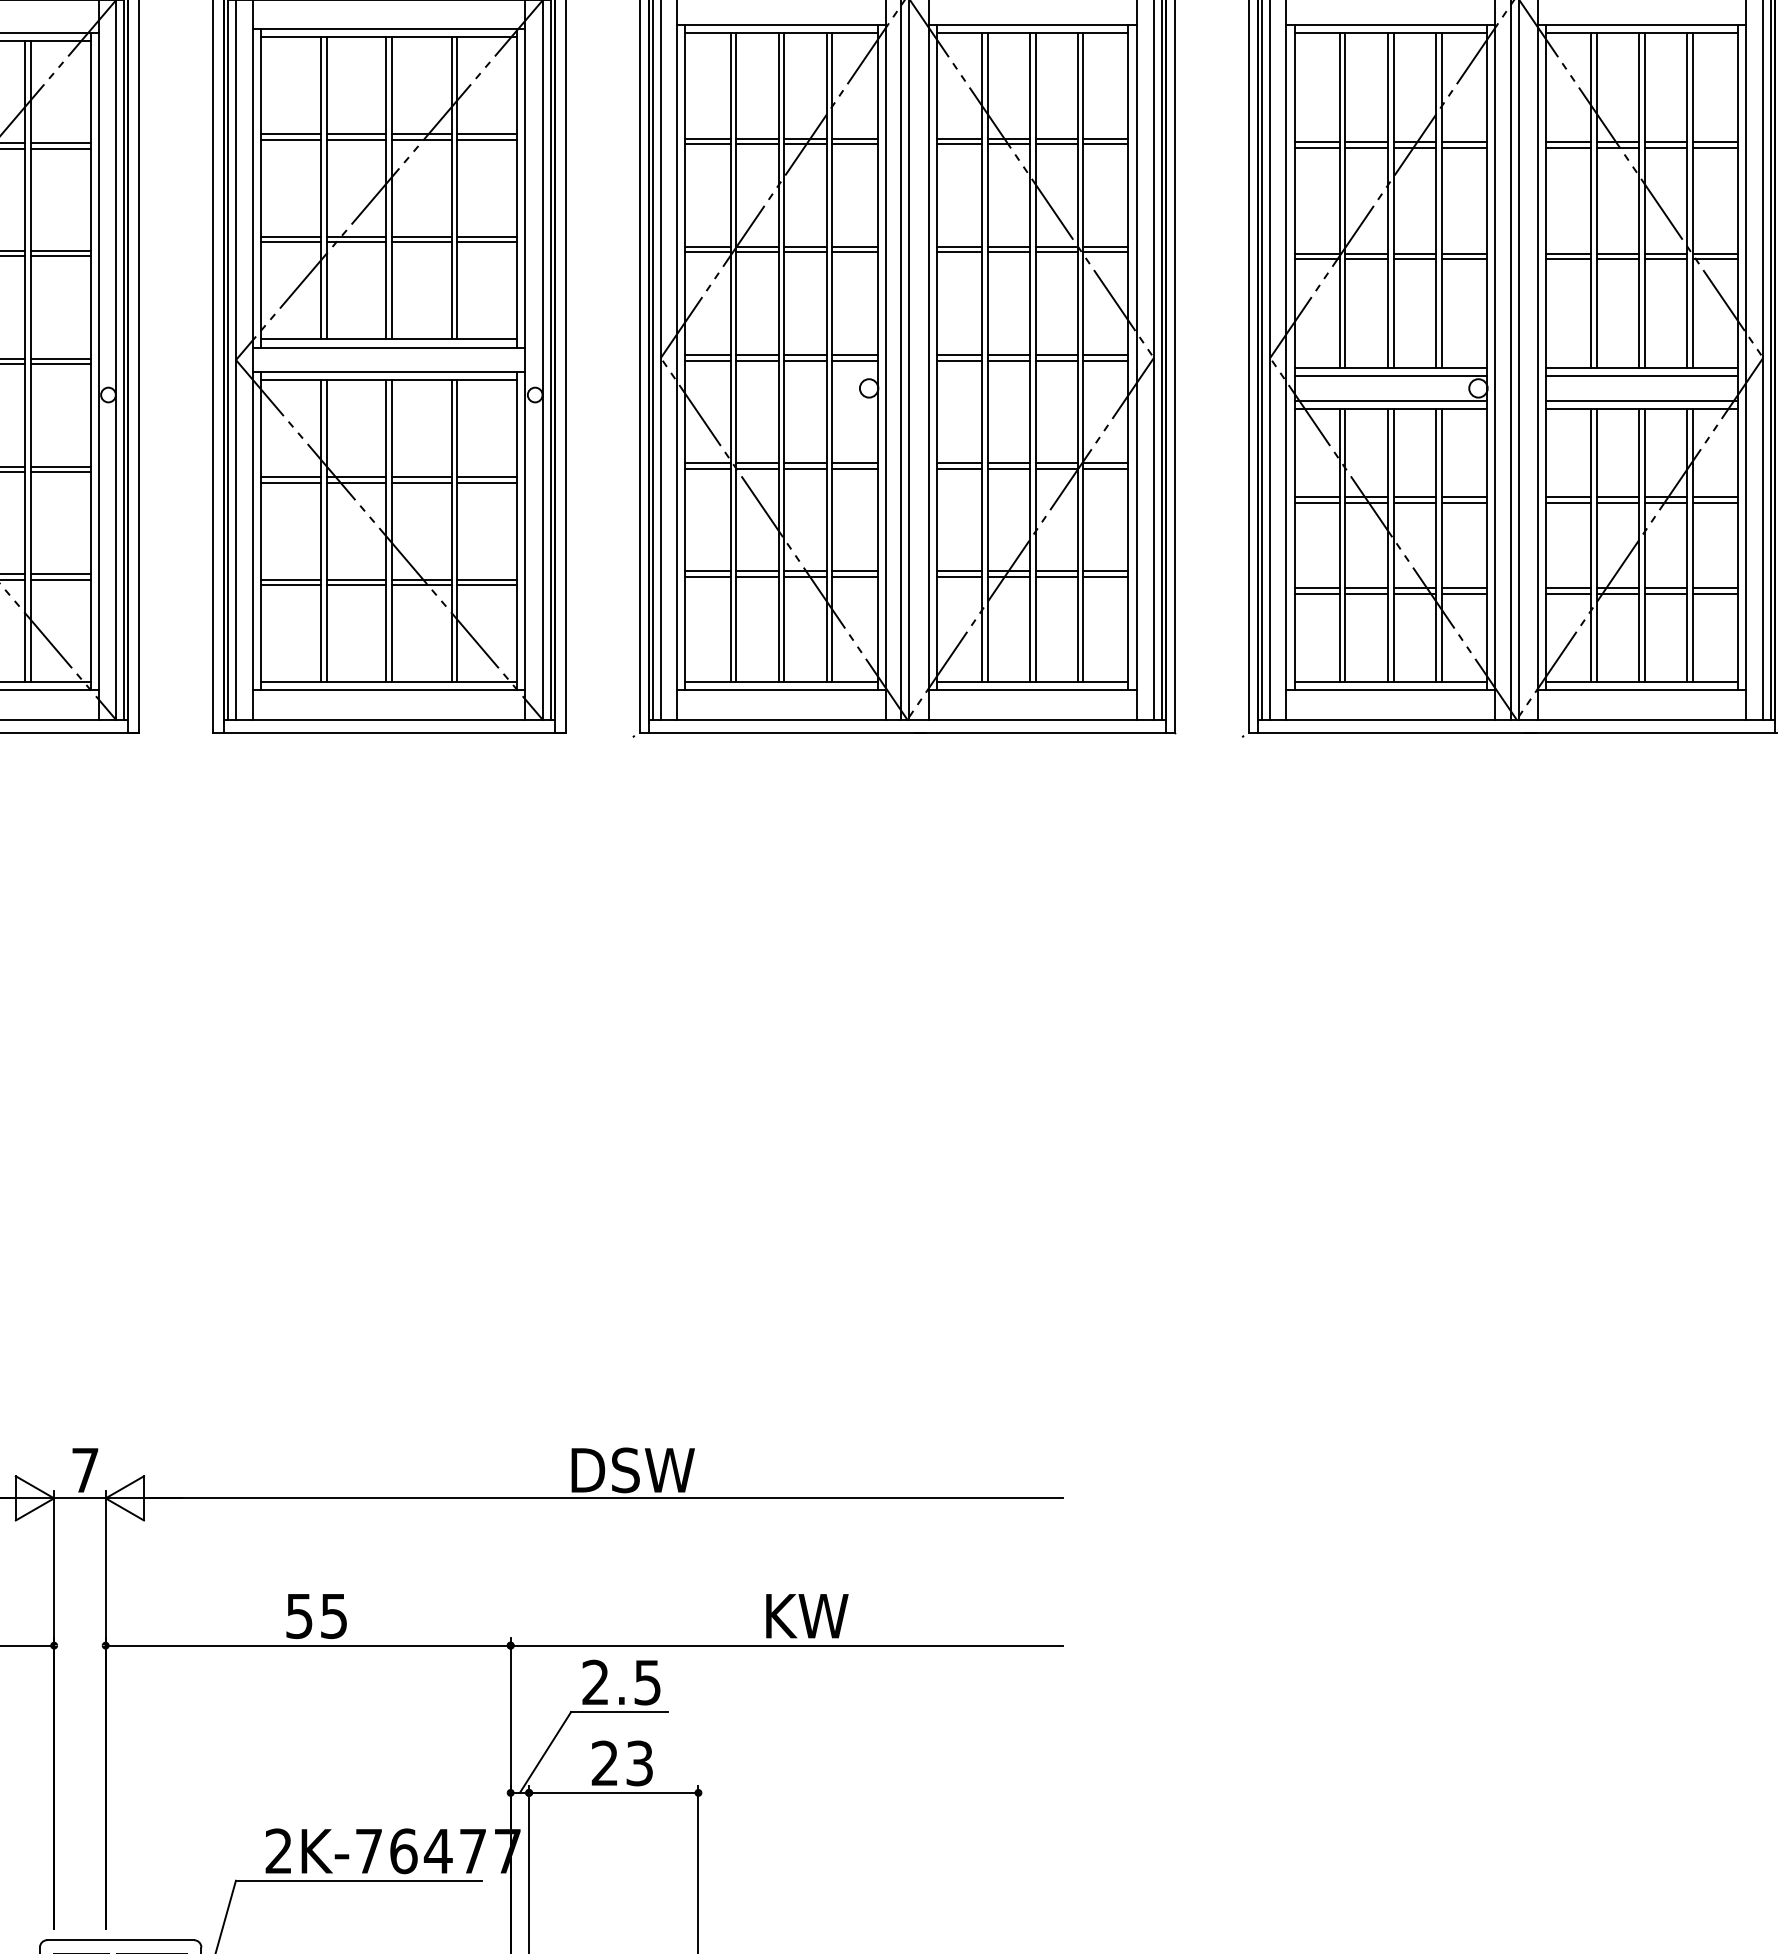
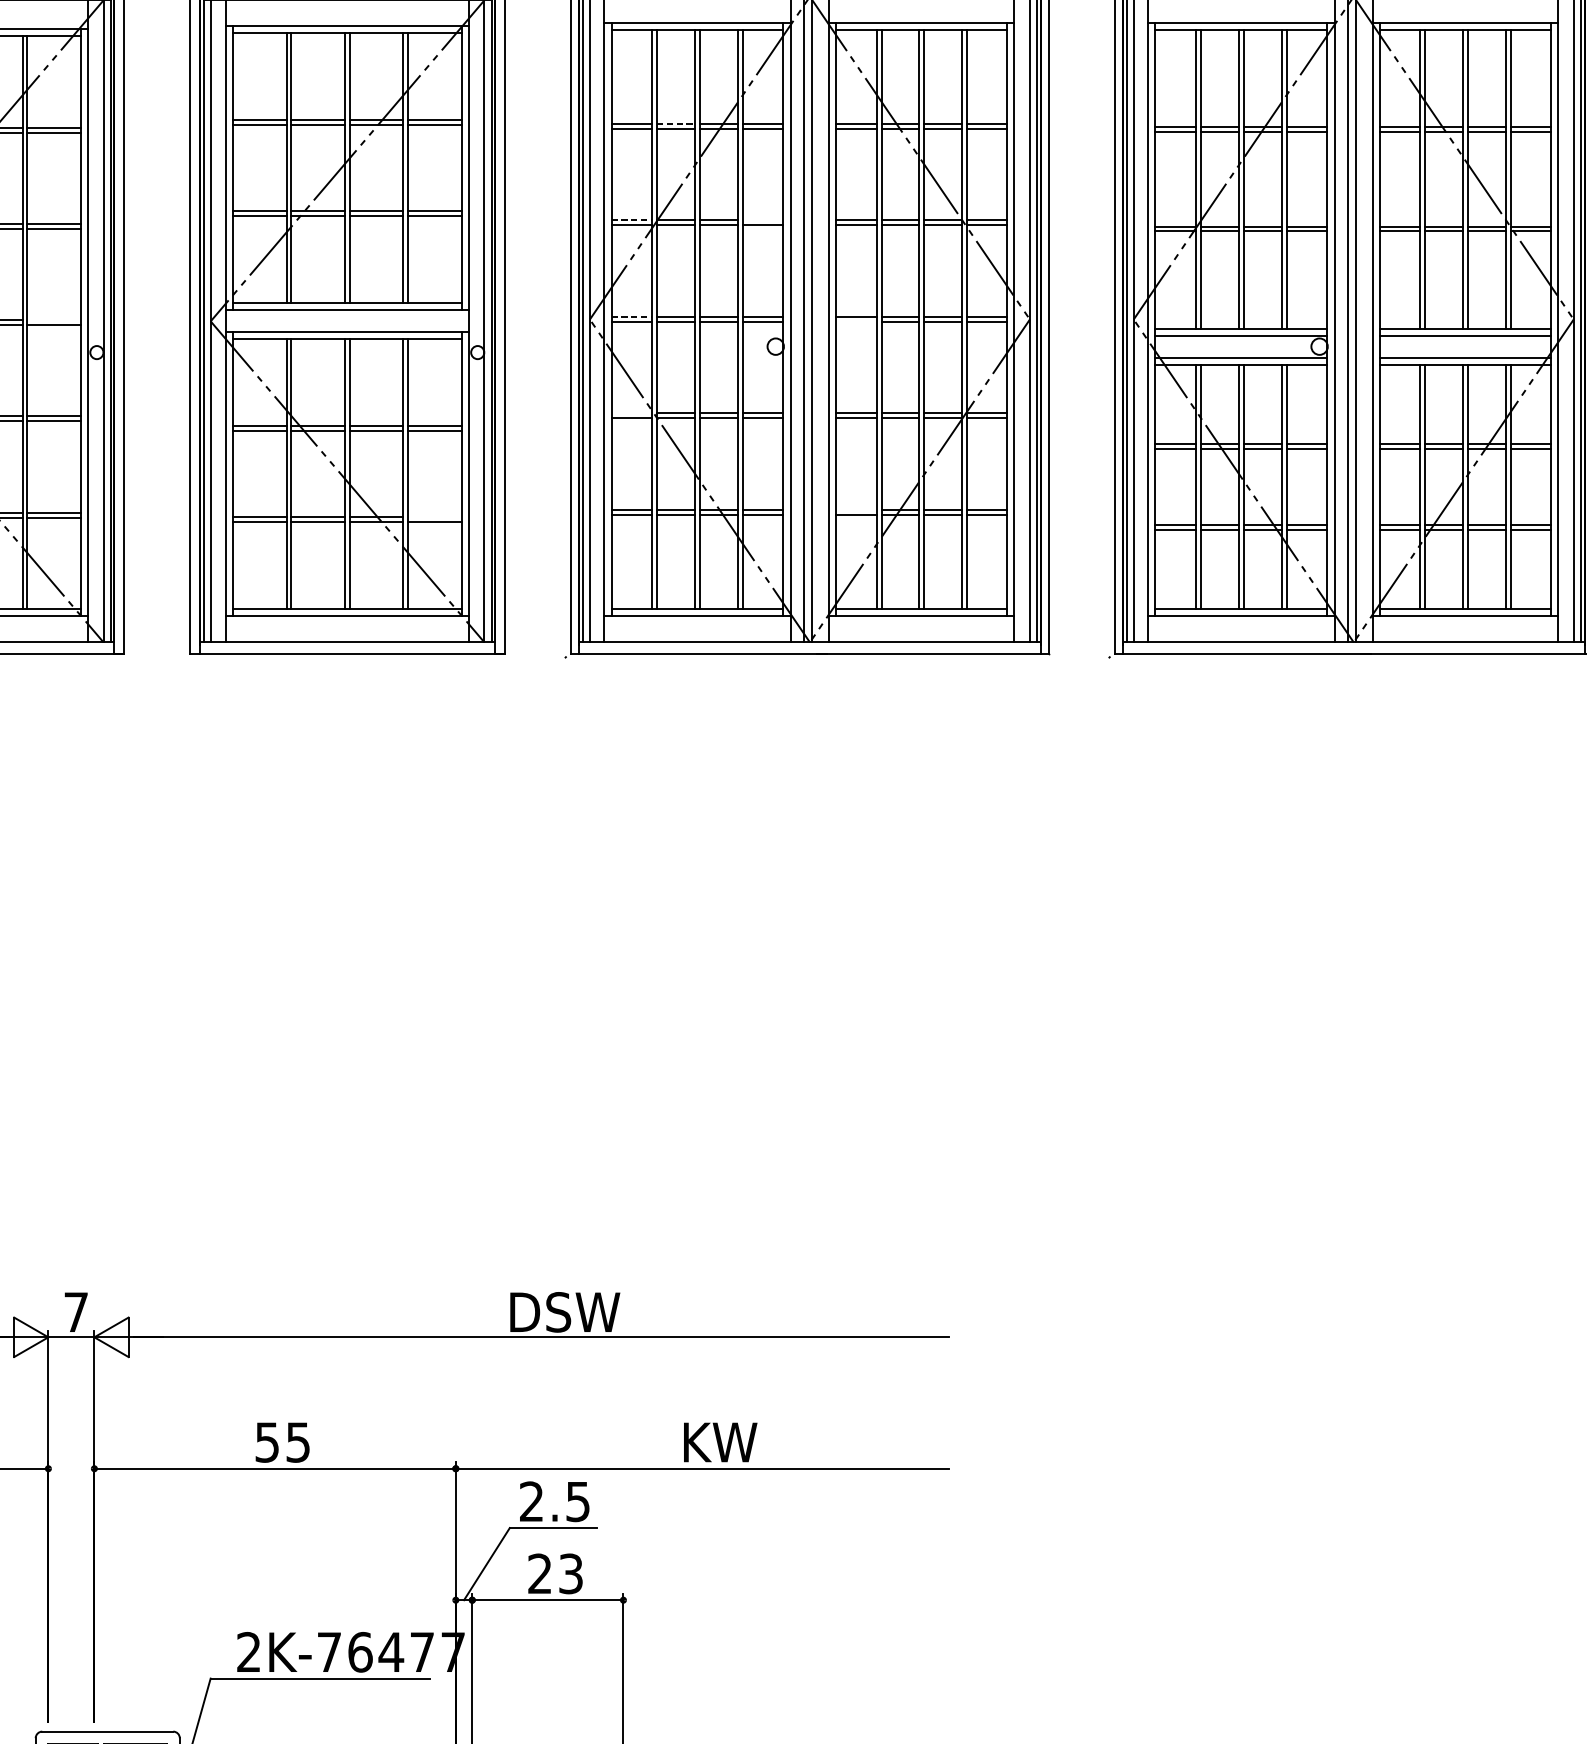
line: (757, 138) -> (676, 123), solid -> dashed
line: (707, 246) -> (631, 220), solid -> dashed
line: (854, 246) -> (762, 220), removed
line: (707, 355) -> (631, 317), solid -> dashed
line: (60, 358) -> (54, 319), removed
line: (959, 360) -> (856, 321), removed
line: (707, 463) -> (631, 413), removed
line: (959, 571) -> (856, 510), removed
line: (487, 579) -> (435, 517), removed

